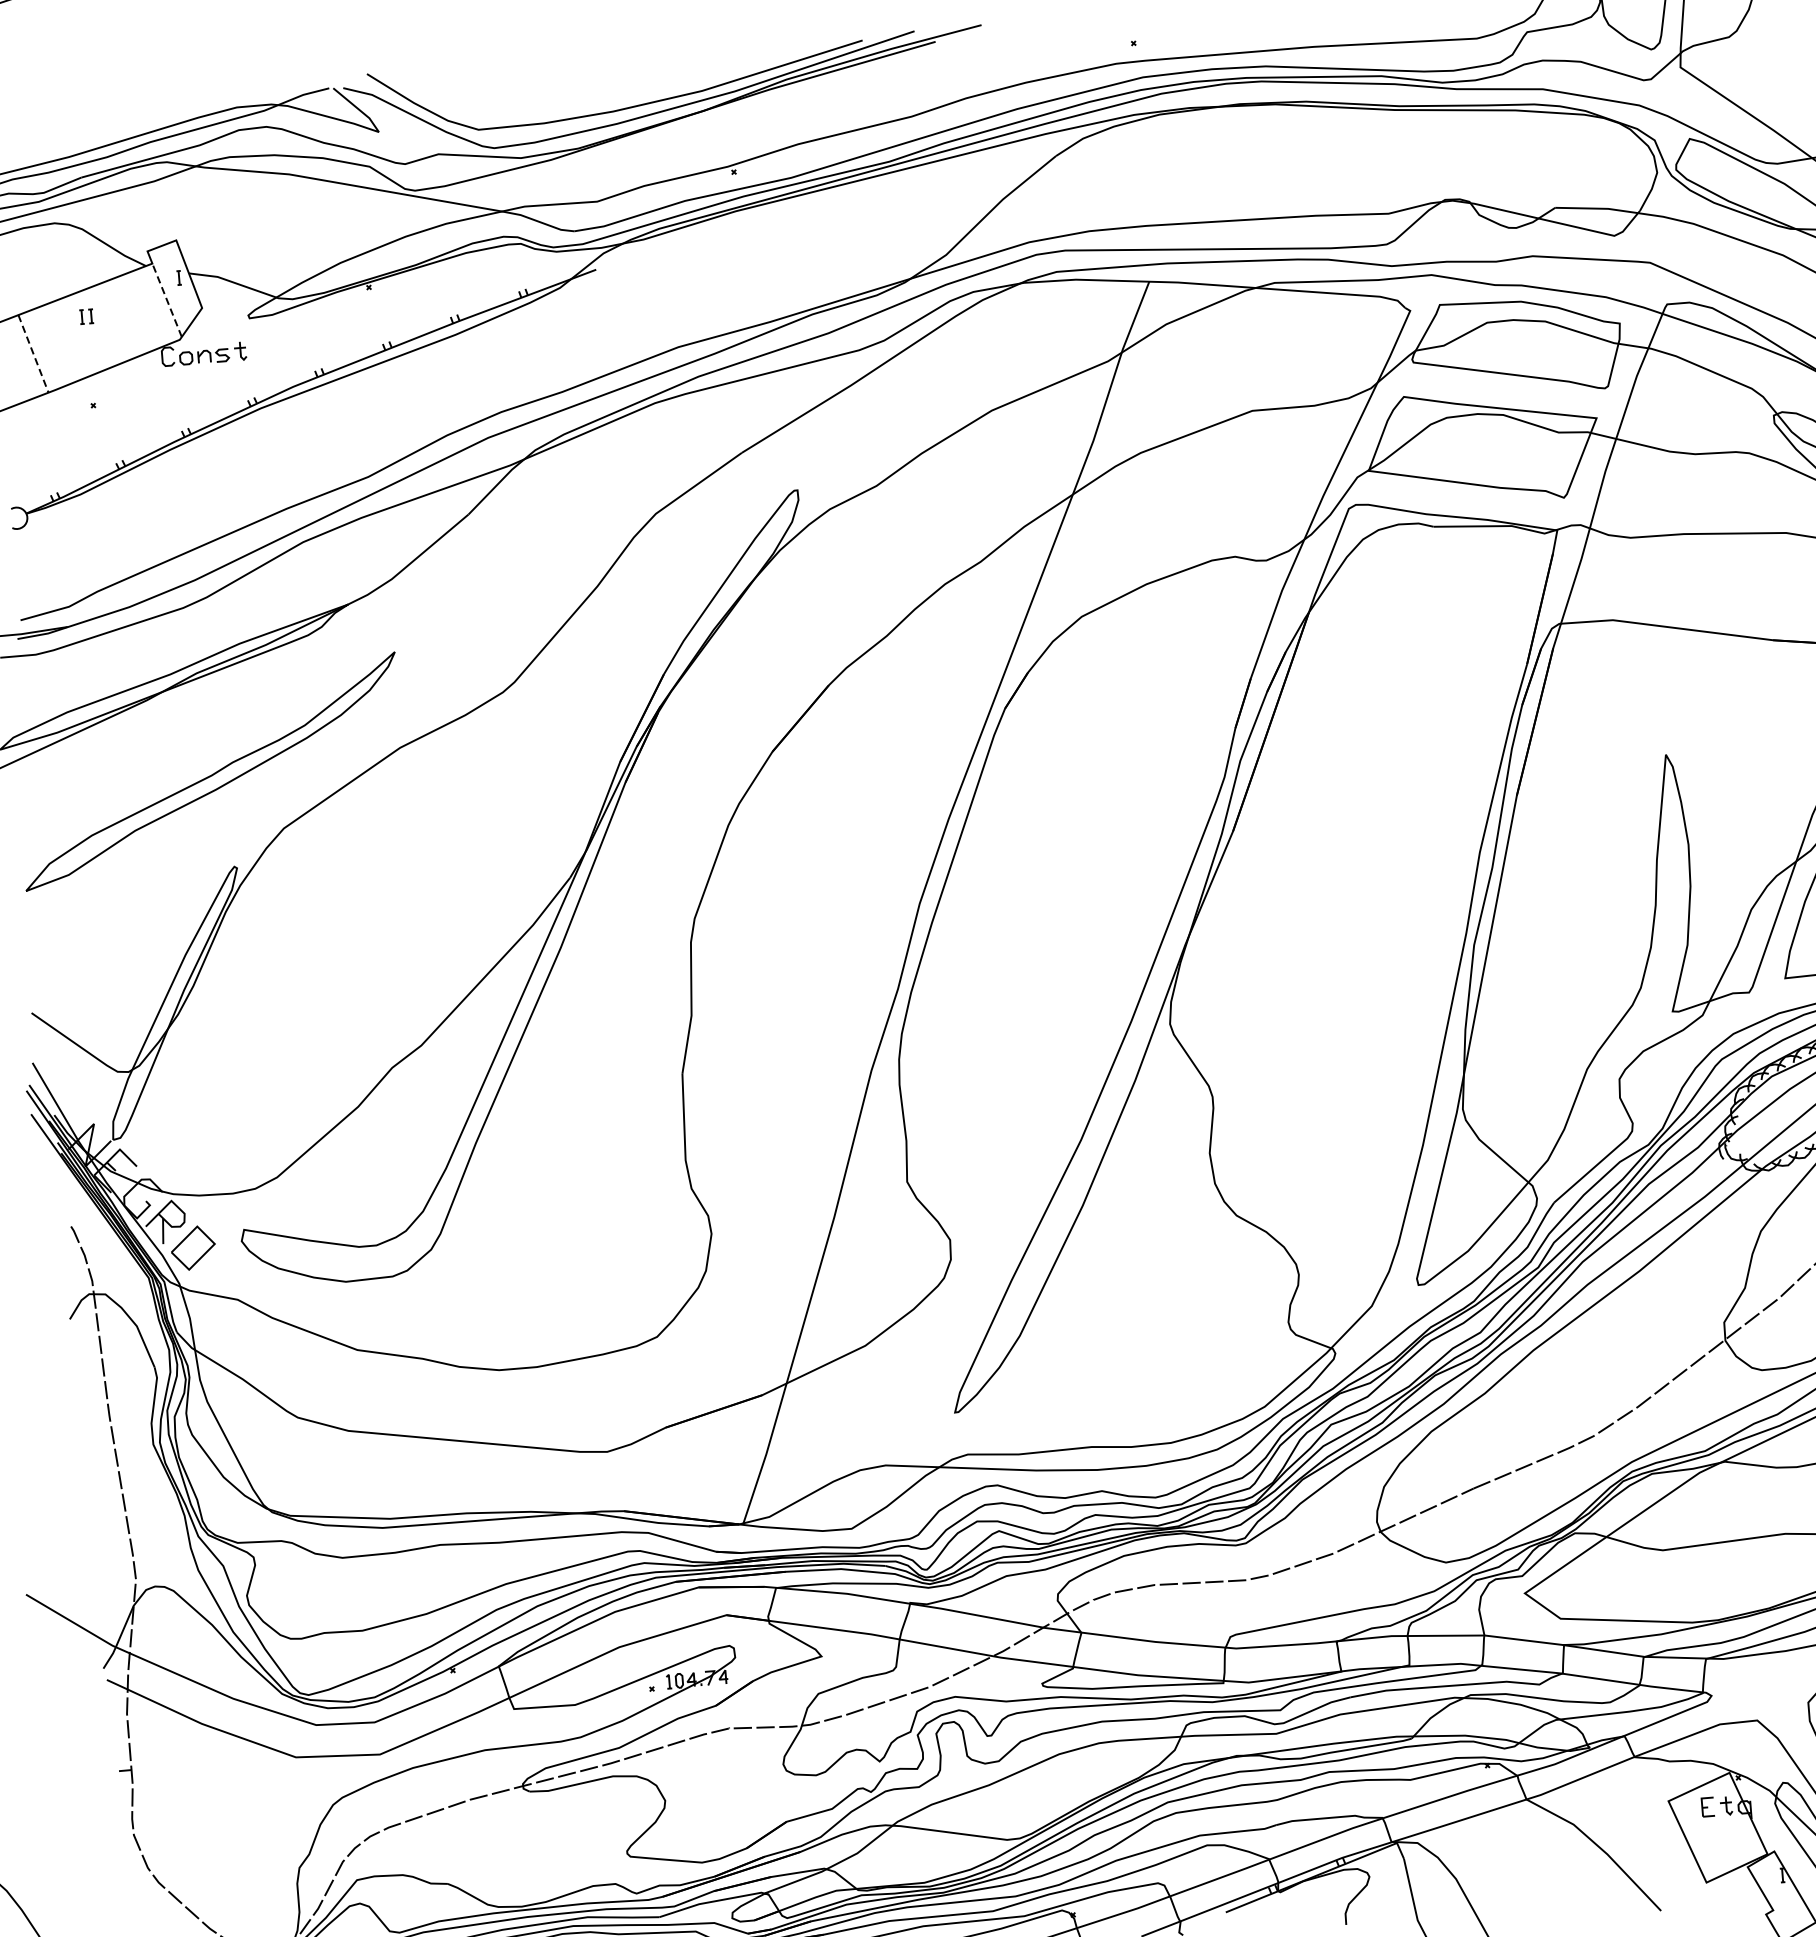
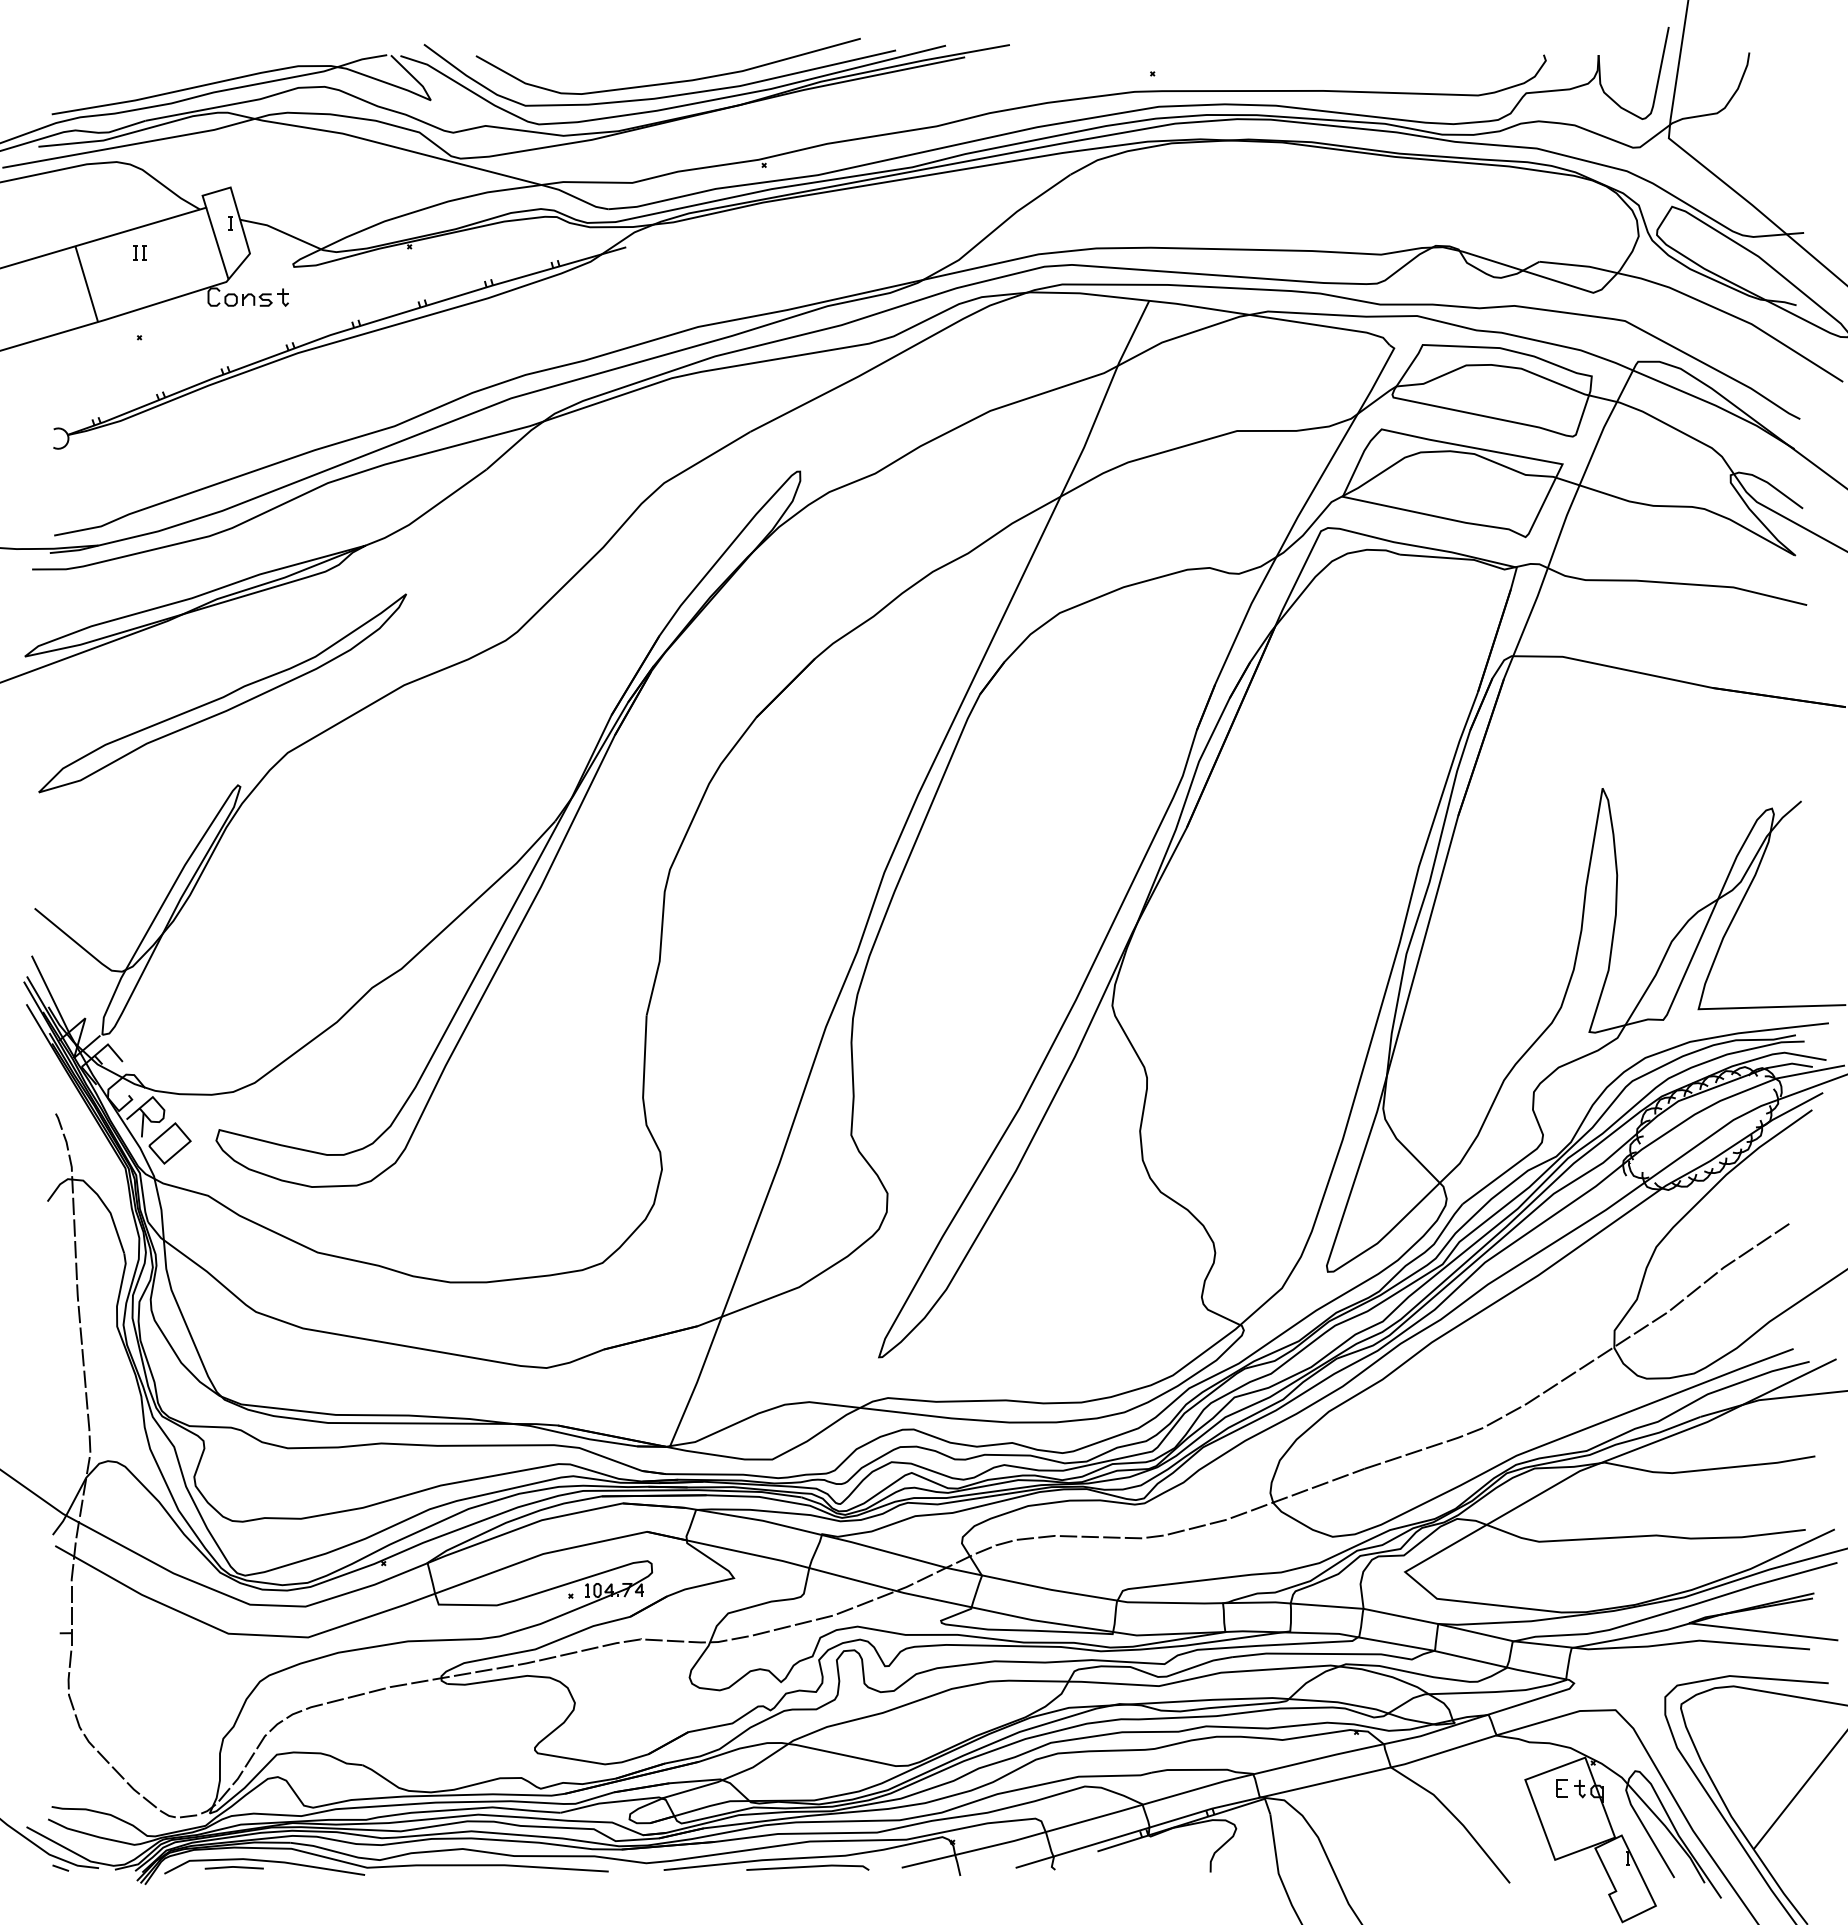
curve: (630, 91) -> (672, 81), added
line: (167, 300) -> (217, 243), dashed -> solid
line: (33, 354) -> (86, 284), dashed -> solid

